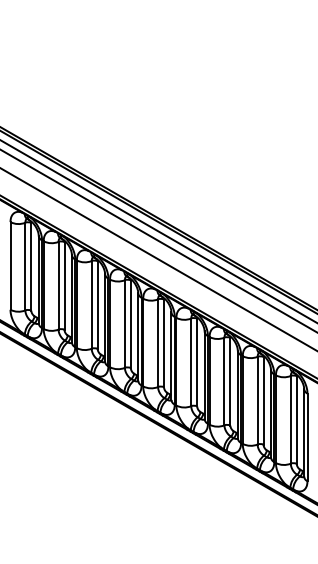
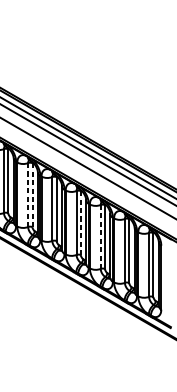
line: (124, 324) -> (27, 195), solid -> dashed
line: (130, 324) -> (32, 195), solid -> dashed
line: (197, 362) -> (81, 223), solid -> dashed
line: (224, 381) -> (100, 236), solid -> dashed

